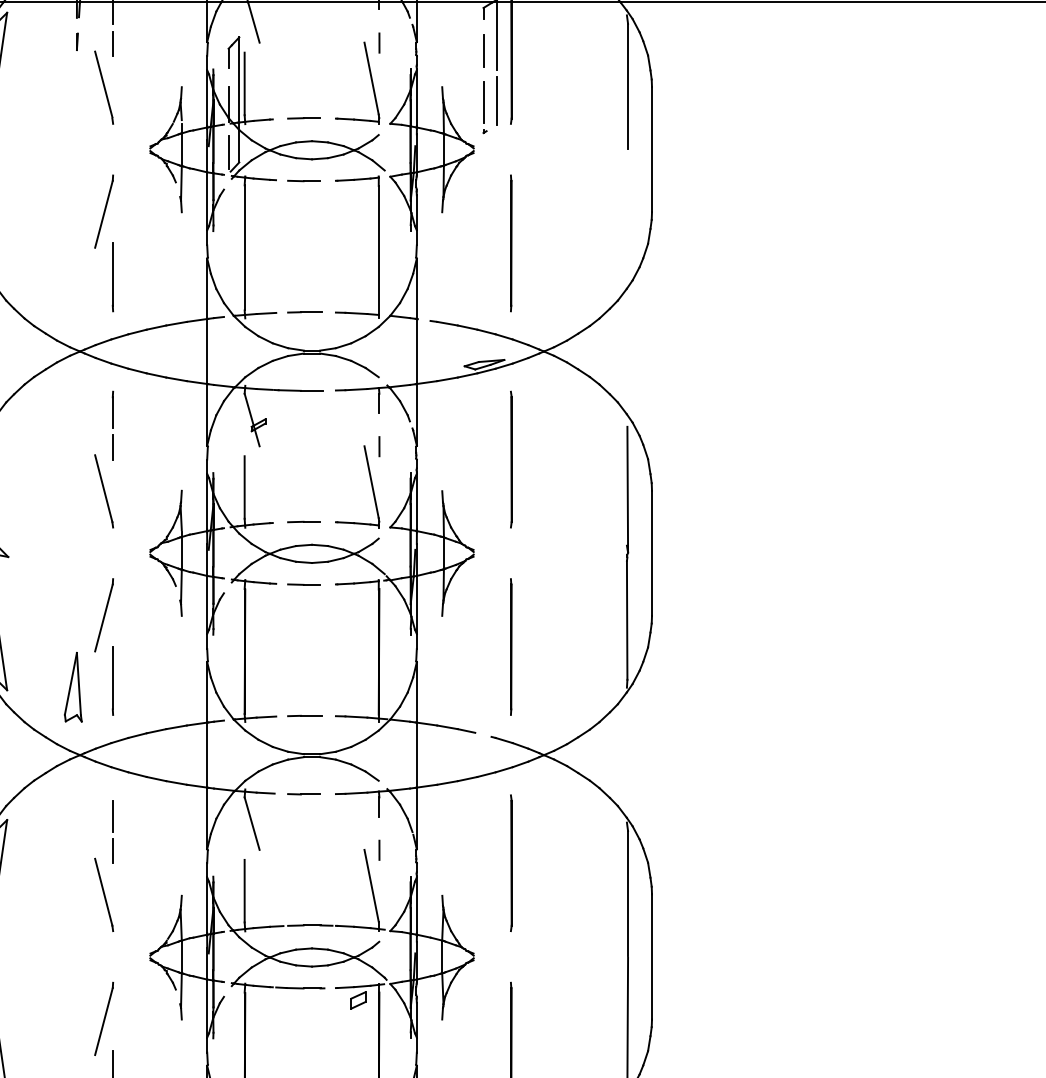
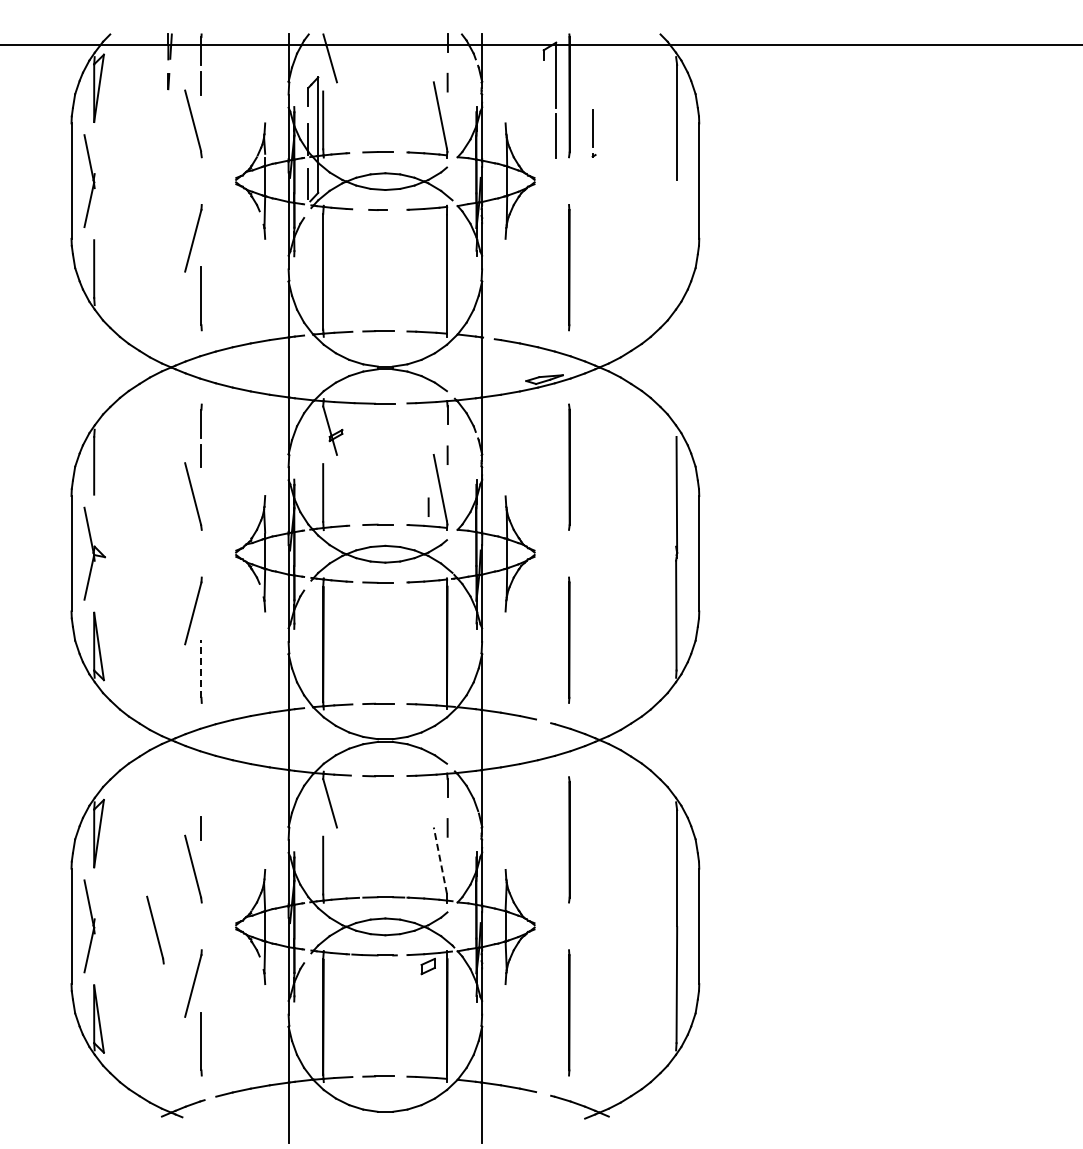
line: (483, 50) -> (543, 89), removed
part: (484, 107) -> (593, 133), moved
part: (303, 180) -> (377, 209), size x0.6
line: (358, 502) -> (428, 506), added
line: (112, 677) -> (201, 668), solid -> dashed
part: (72, 687) -> (164, 677), removed
line: (112, 816) -> (201, 796), removed
line: (371, 885) -> (440, 860), solid -> dashed
line: (63, 960) -> (155, 929), added

